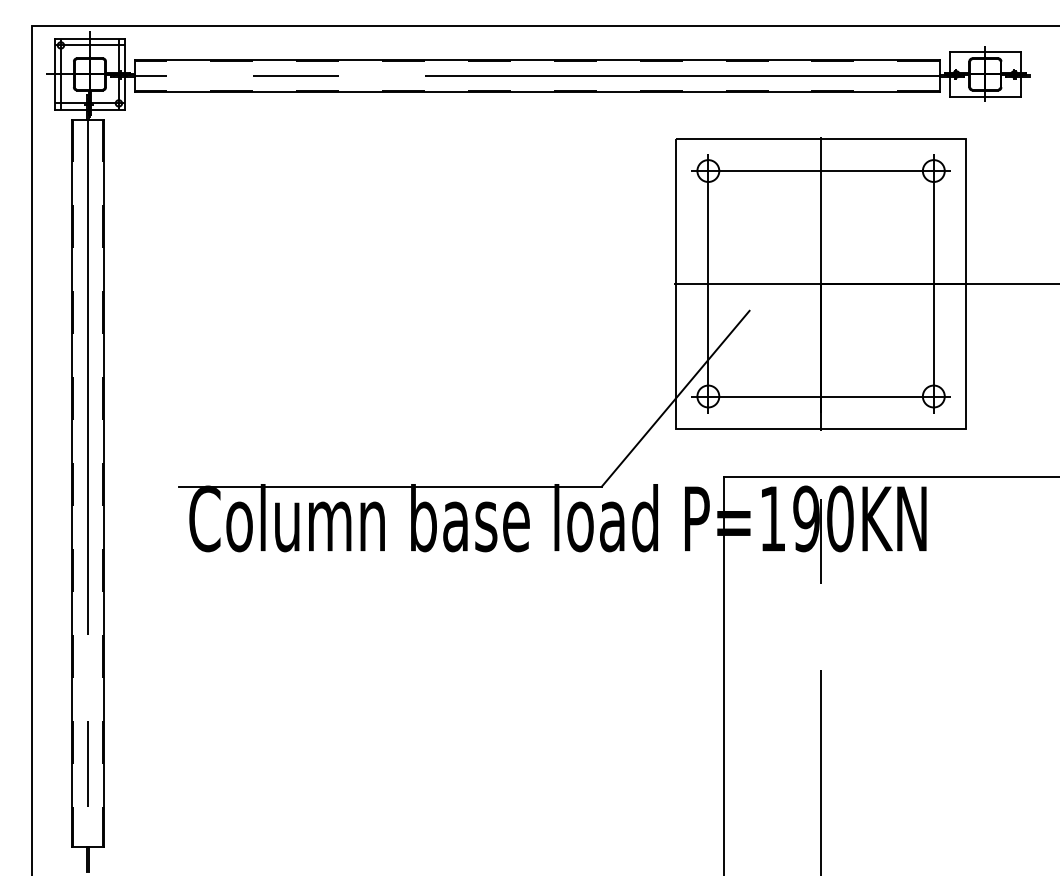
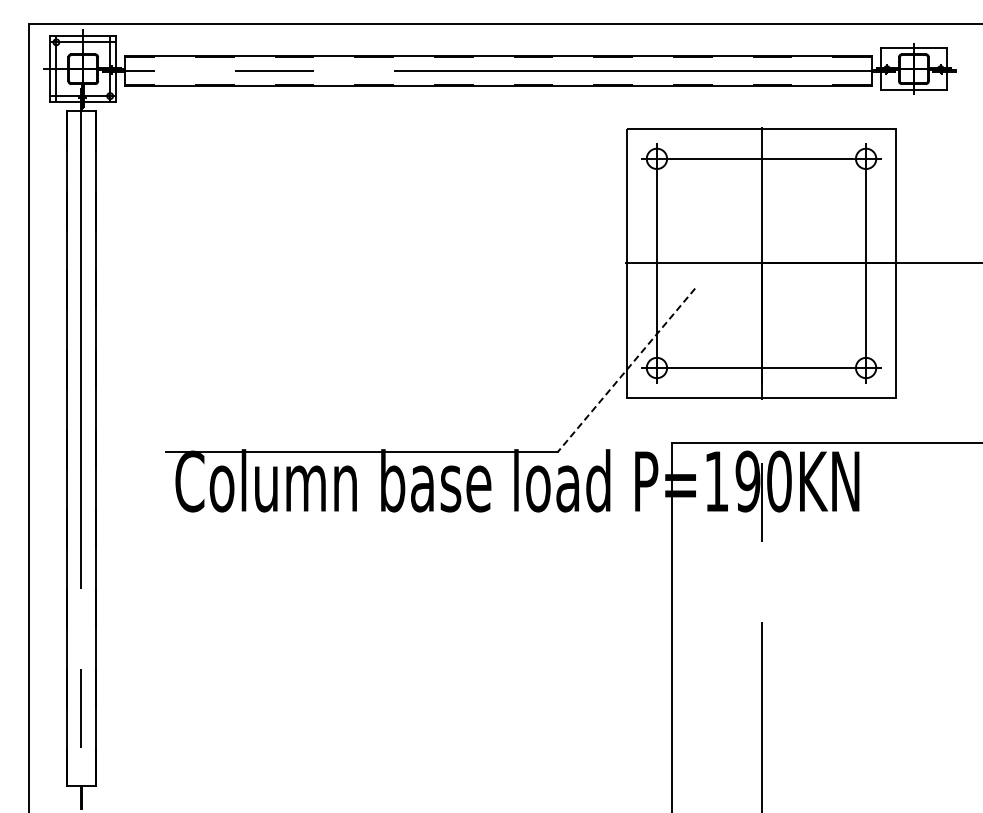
line: (675, 399) -> (626, 370), solid -> dashed

